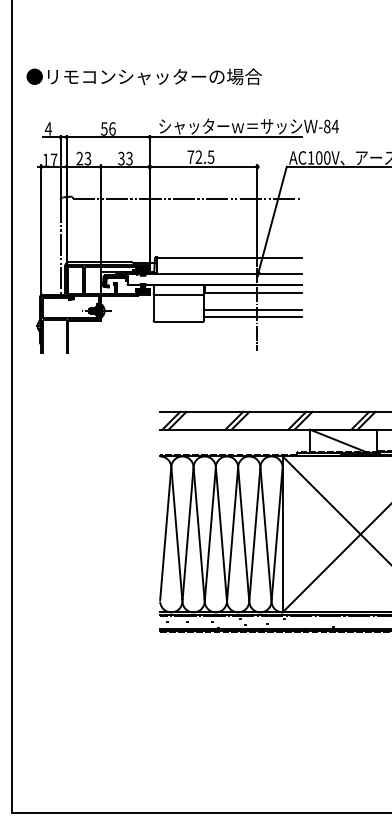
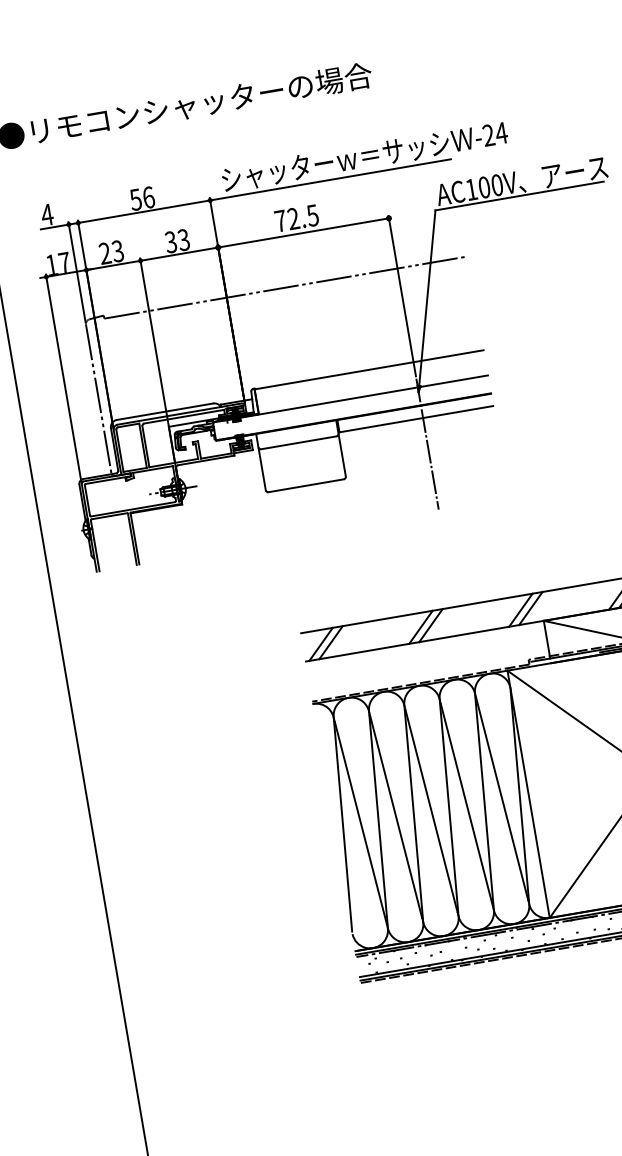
text: (327, 126) -> (489, 135), -84 -> -24
line: (252, 310) -> (420, 447), removed
line: (252, 317) -> (421, 458), removed

